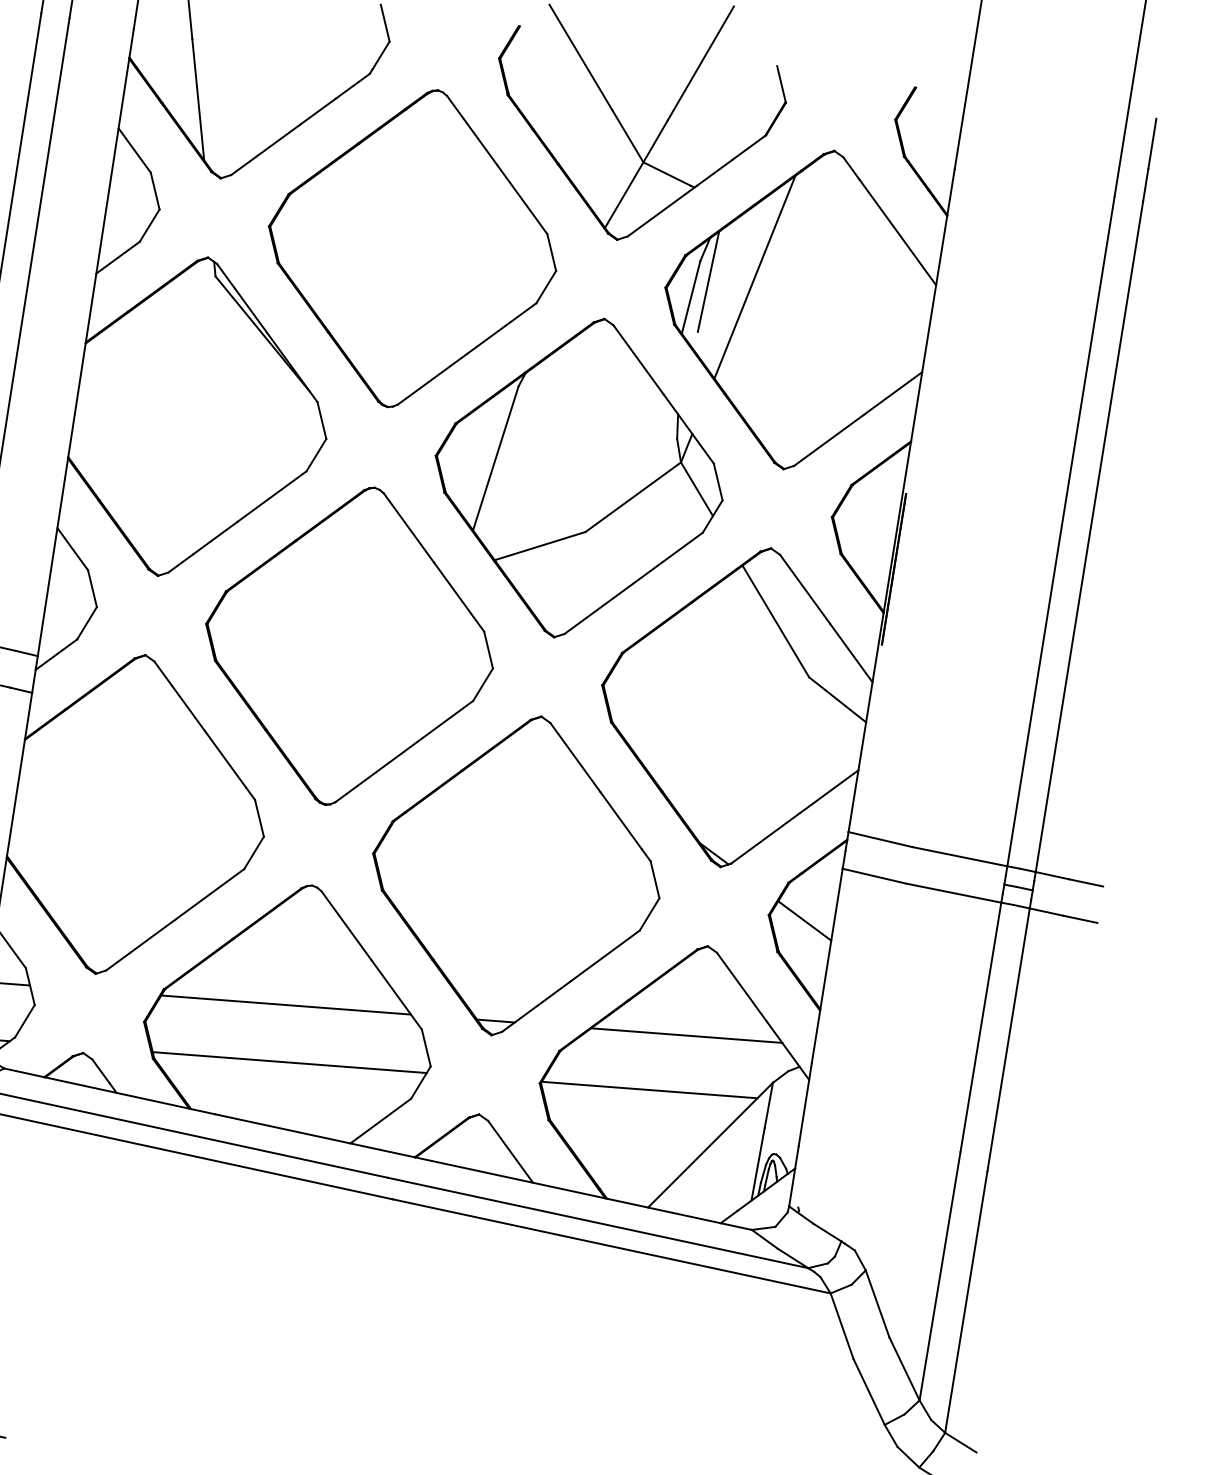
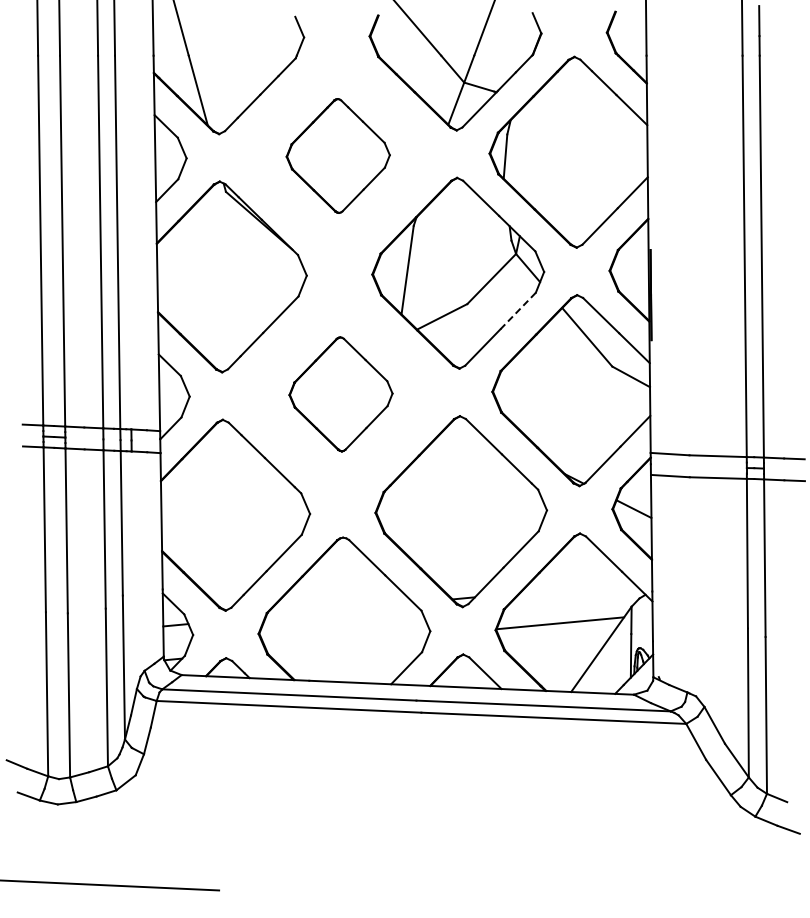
part: (413, 247) -> (338, 155), size x0.6
line: (754, 277) -> (540, 138), removed
line: (707, 281) -> (513, 145), removed
line: (666, 558) -> (517, 311), solid -> dashed
part: (348, 646) -> (340, 394), size x0.6
line: (285, 1004) -> (339, 609), removed
line: (686, 1035) -> (576, 587), removed
line: (289, 1061) -> (347, 642), removed

